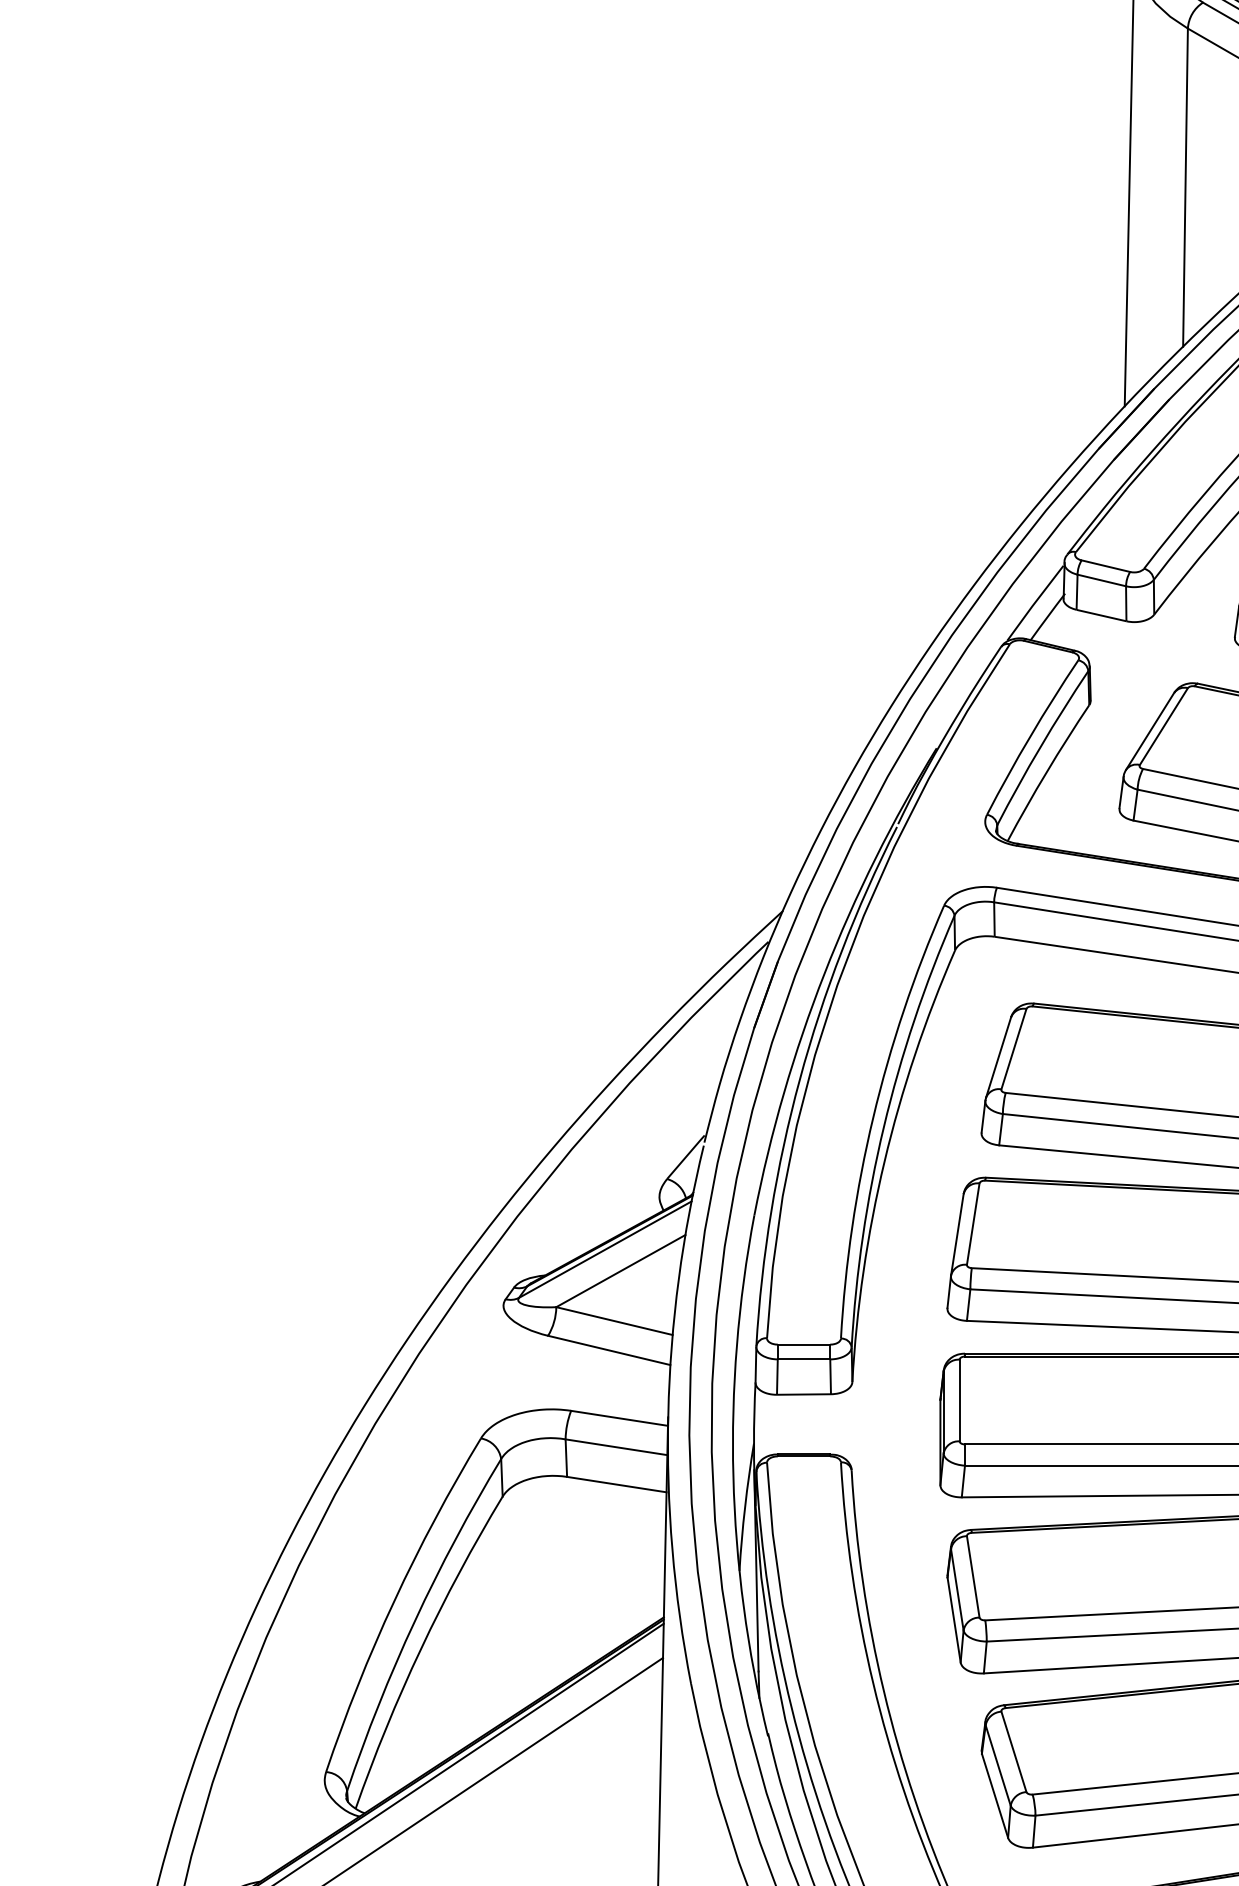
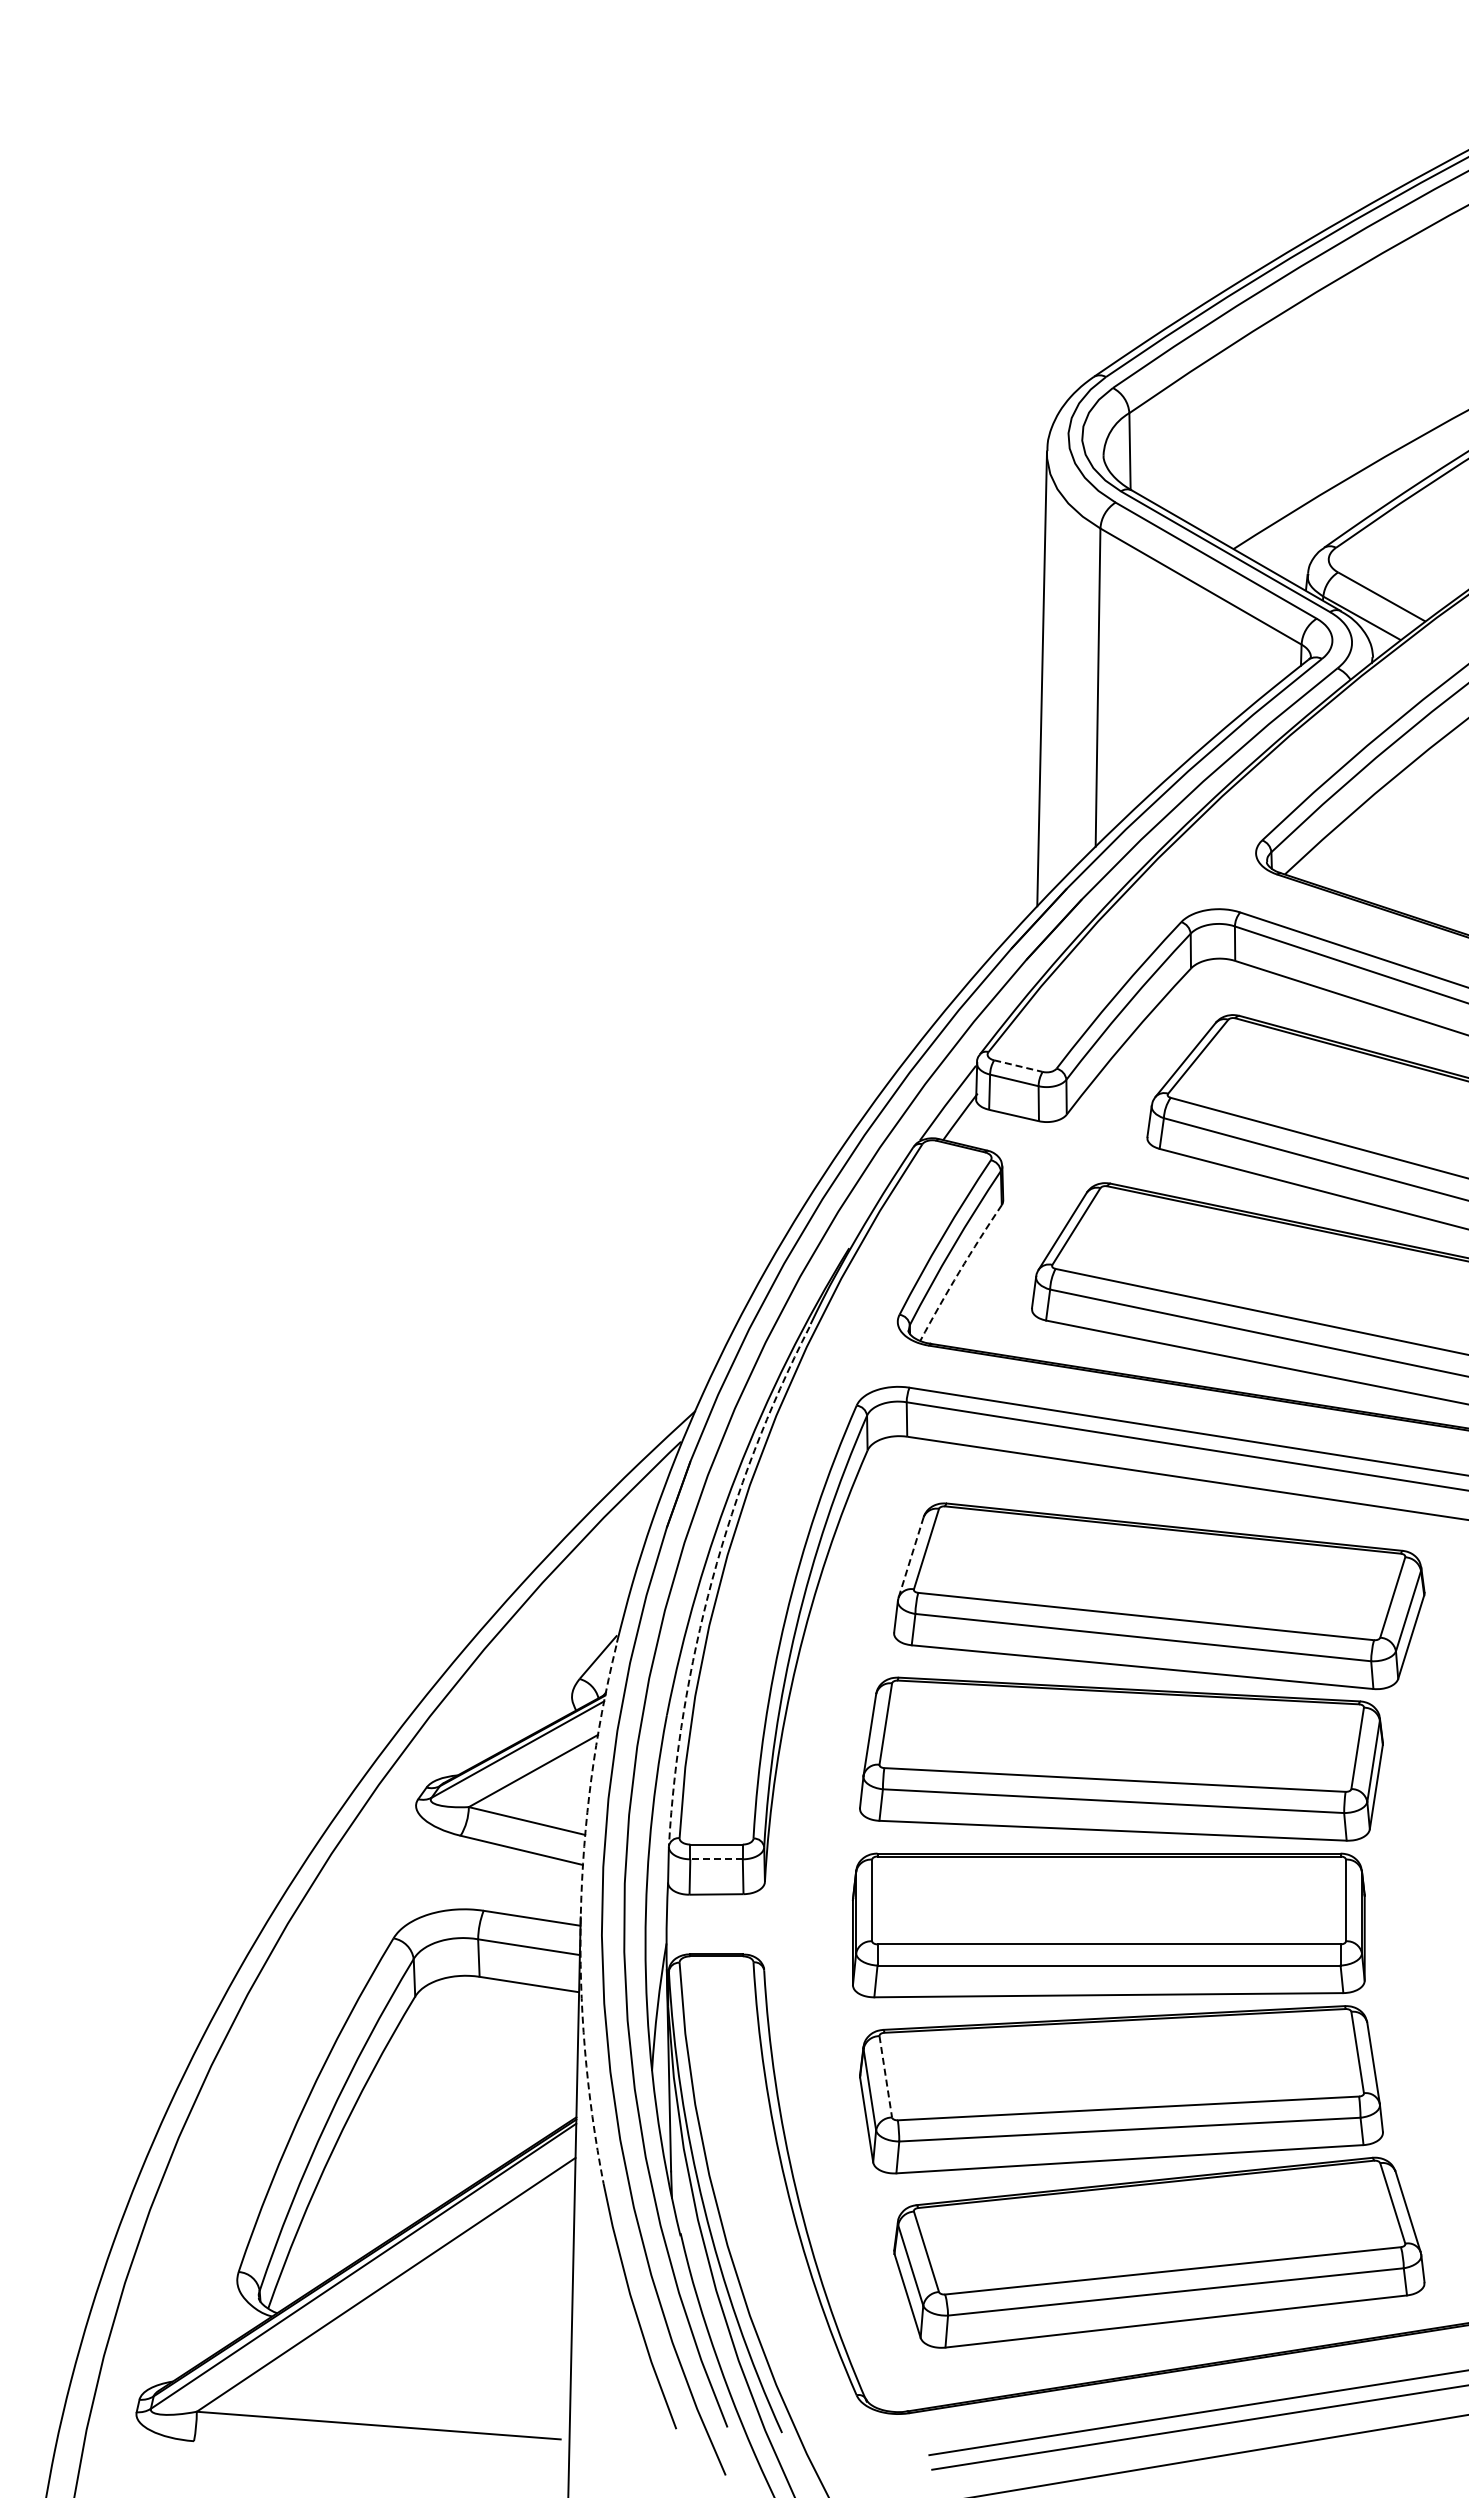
line: (1105, 566) -> (1018, 1066), solid -> dashed
arc: (1046, 772) -> (959, 1272), solid -> dashed
line: (997, 1057) -> (910, 1557), solid -> dashed
arc: (799, 1079) -> (712, 1579), solid -> dashed
line: (803, 1359) -> (716, 1859), solid -> dashed
arc: (667, 1413) -> (580, 1913), solid -> dashed
line: (972, 1577) -> (885, 2077), solid -> dashed

